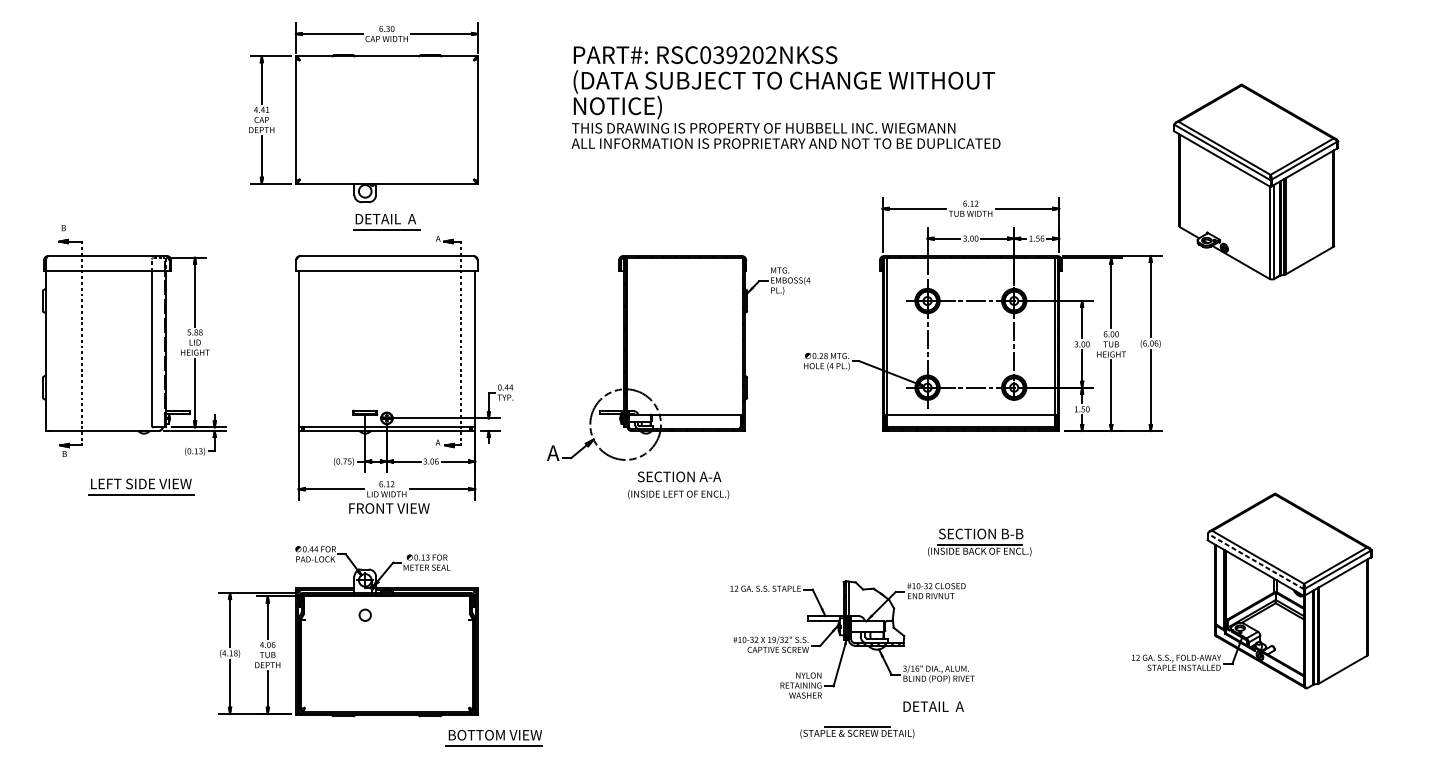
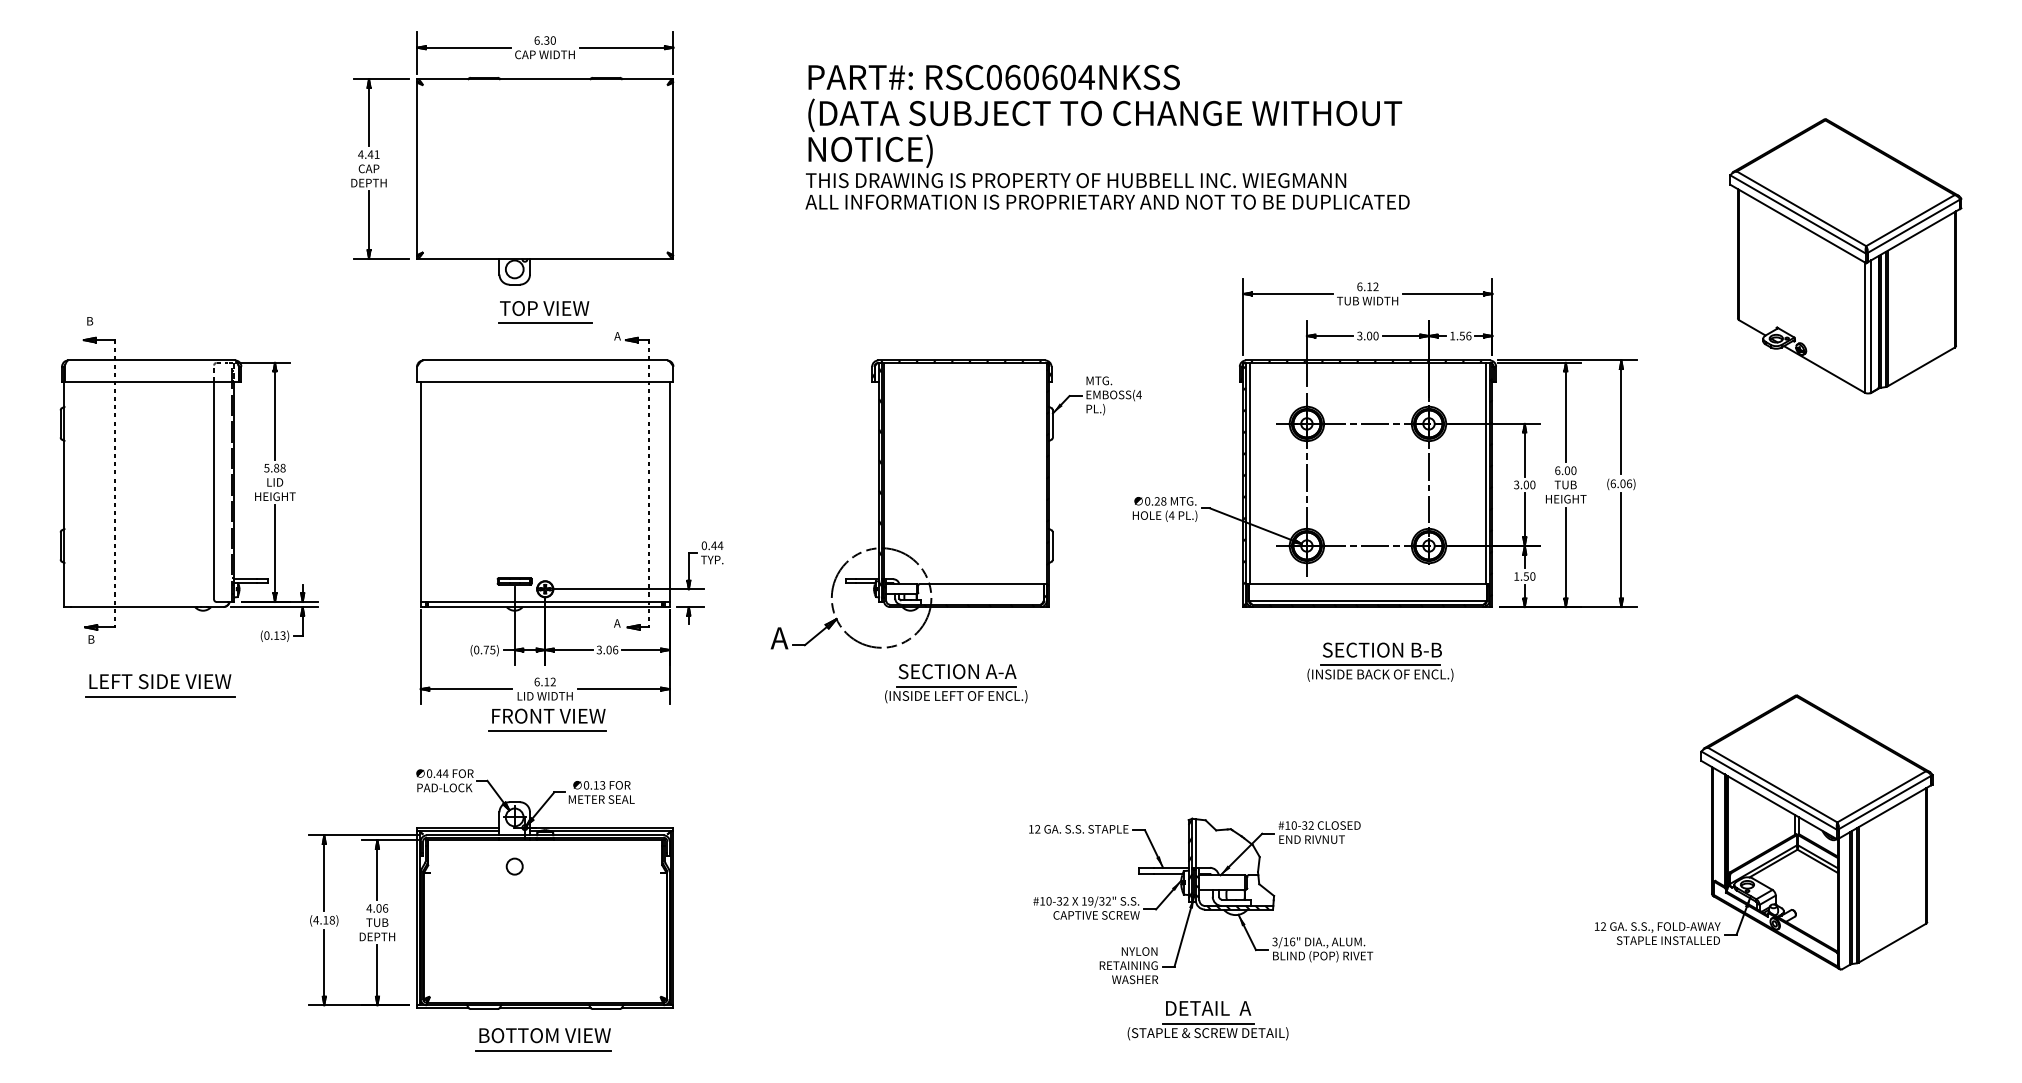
text: (744, 55) -> (1049, 77), RSC039202NKSS -> RSC060604NKSS
part: (1255, 182) -> (1845, 256), moved
text: (386, 219) -> (544, 308), DETAIL  A -> TOP VIEW
part: (141, 486) -> (160, 685), moved
line: (678, 487) -> (956, 686), added
line: (388, 519) -> (547, 731), added
part: (979, 542) -> (1380, 661), moved
line: (1255, 561) -> (1768, 790), dashed -> solid
text: (933, 706) -> (1208, 1008), moved
part: (494, 737) -> (543, 1039), moved

